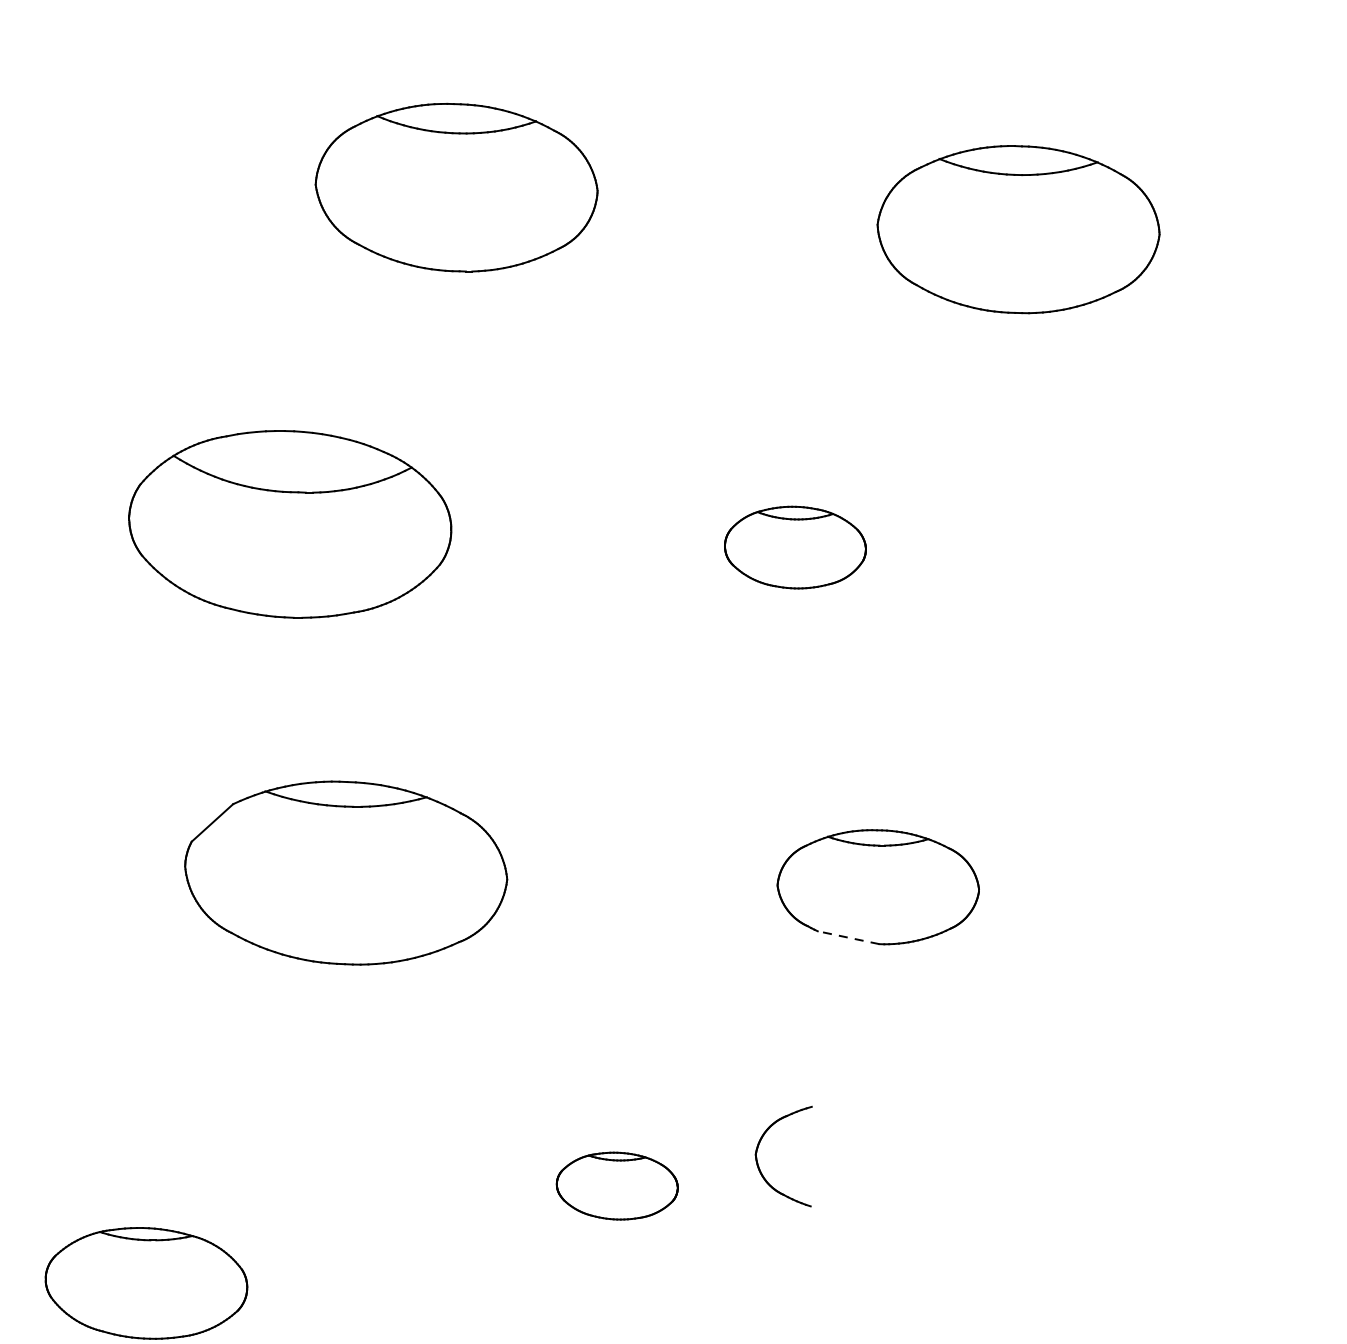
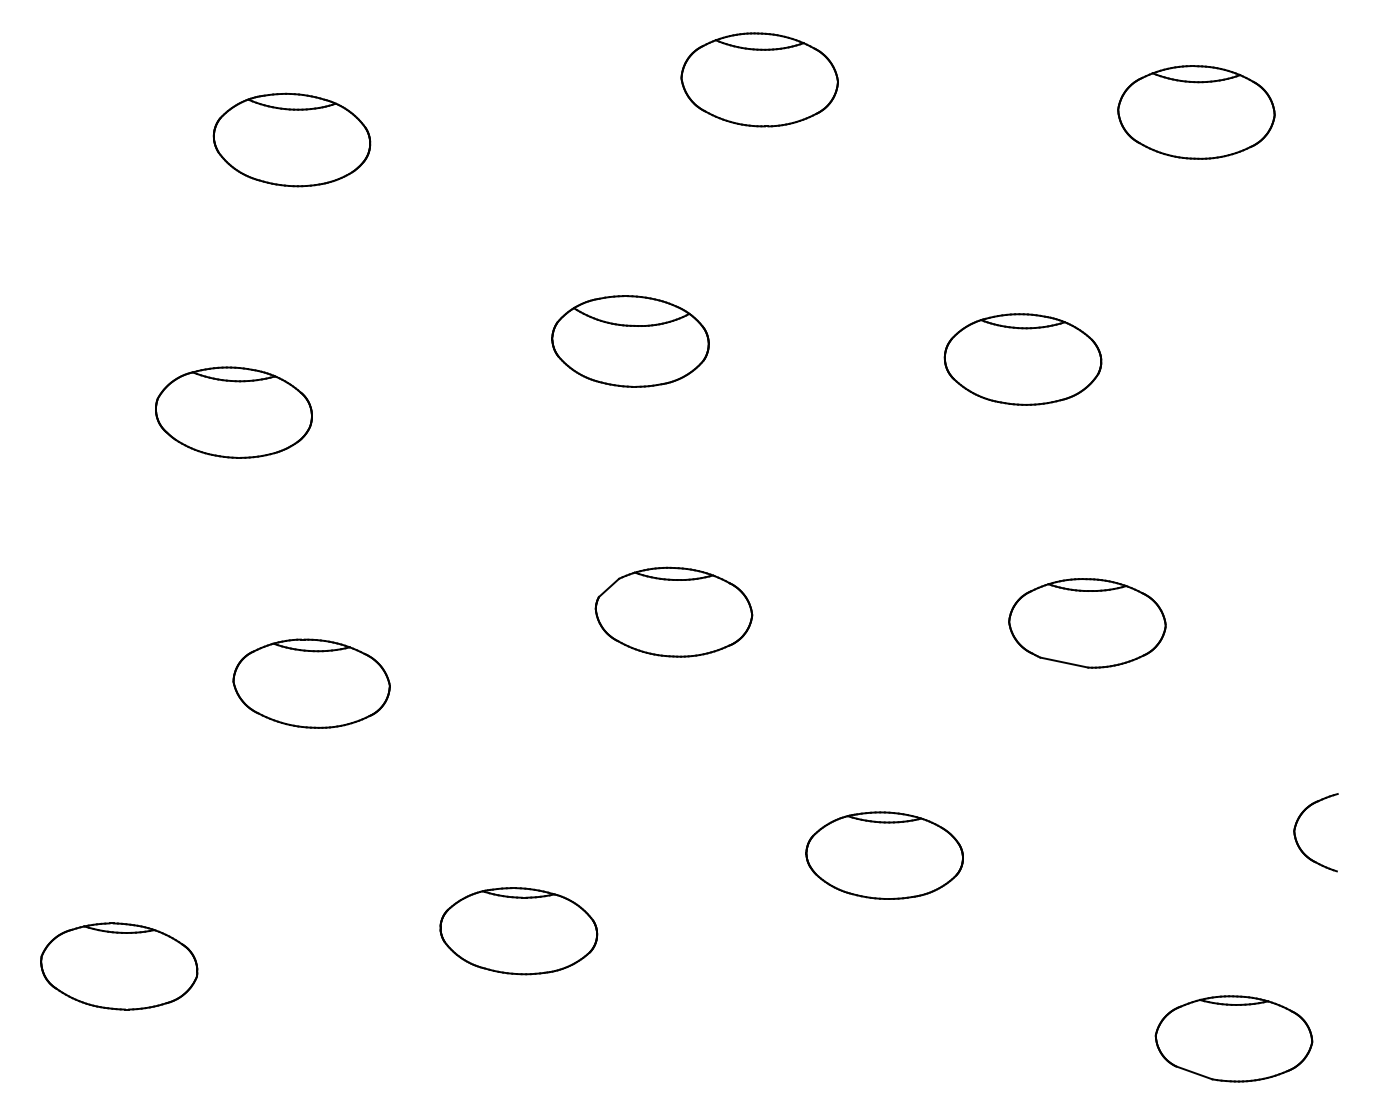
part: (456, 187) -> (759, 79), size x0.71
part: (1018, 229) -> (1196, 112), size x0.71
part: (290, 524) -> (630, 341), size x0.62
part: (794, 547) -> (1022, 359), size x1.43
part: (345, 871) -> (673, 611), size x0.62
line: (847, 937) -> (1063, 662), dashed -> solid
part: (758, 1161) -> (1296, 836), moved
part: (617, 1185) -> (884, 855), size x1.67

